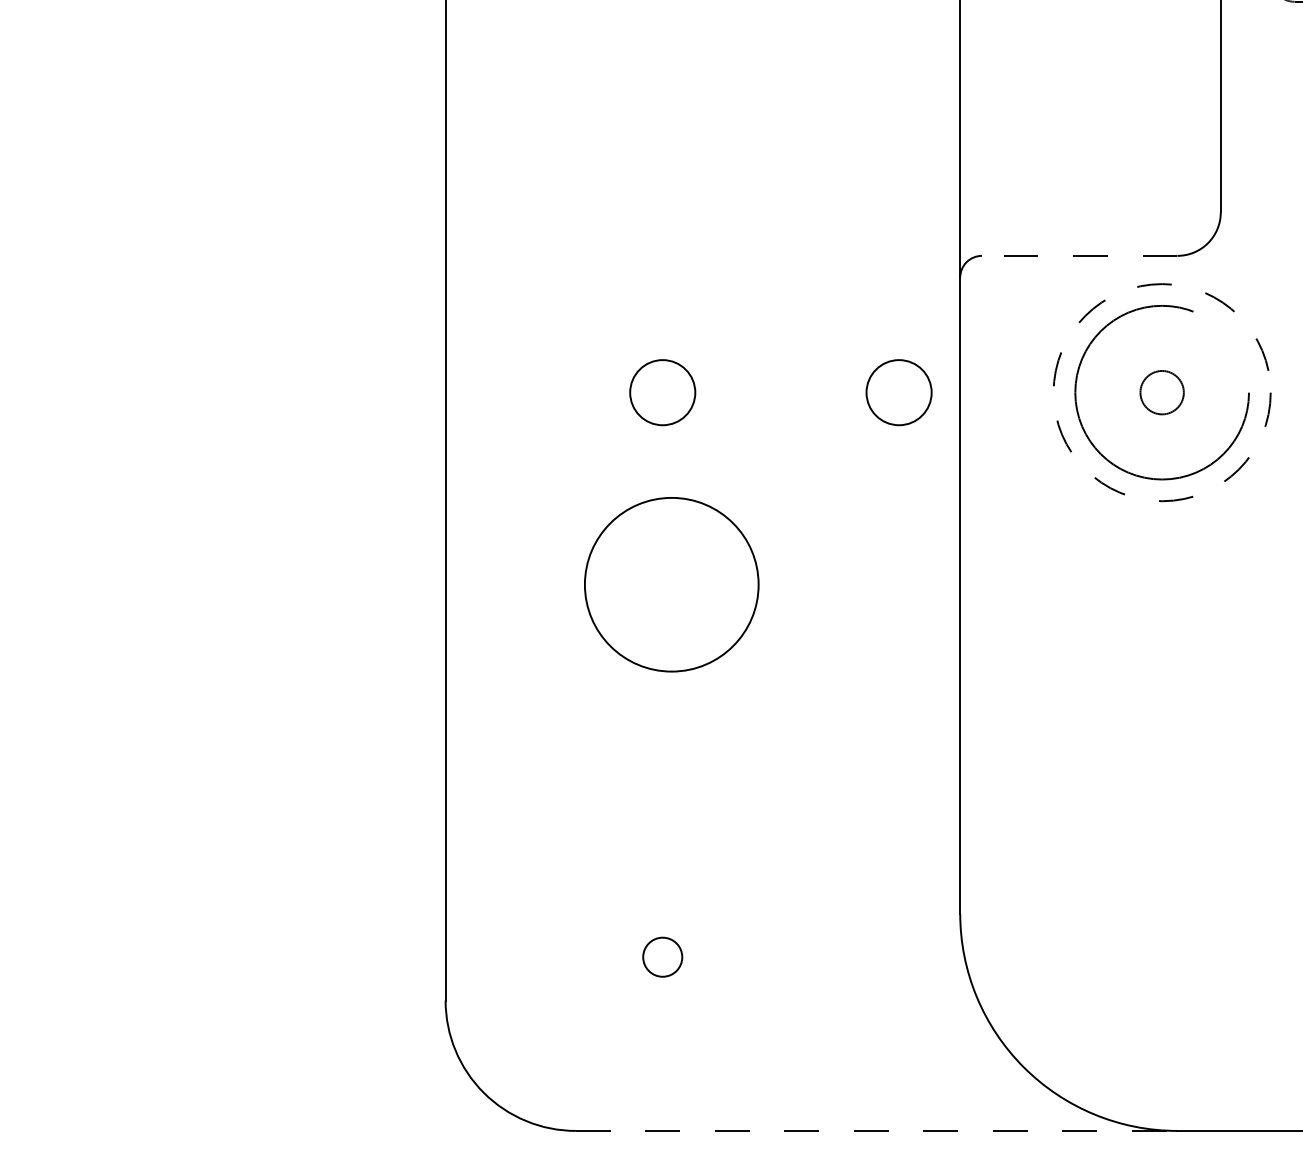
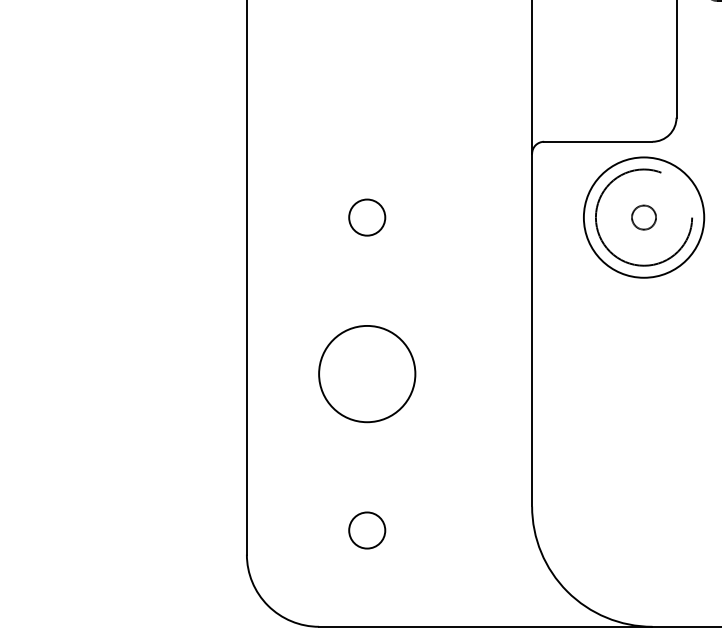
line: (1078, 255) -> (597, 141), dashed -> solid
circle: (899, 392) -> (498, 217), removed
circle: (1161, 392) -> (643, 217), dashed -> solid
circle: (672, 585) -> (367, 374), moved
circle: (663, 957) -> (367, 530), size x1.67
line: (876, 1130) -> (485, 626), dashed -> solid

